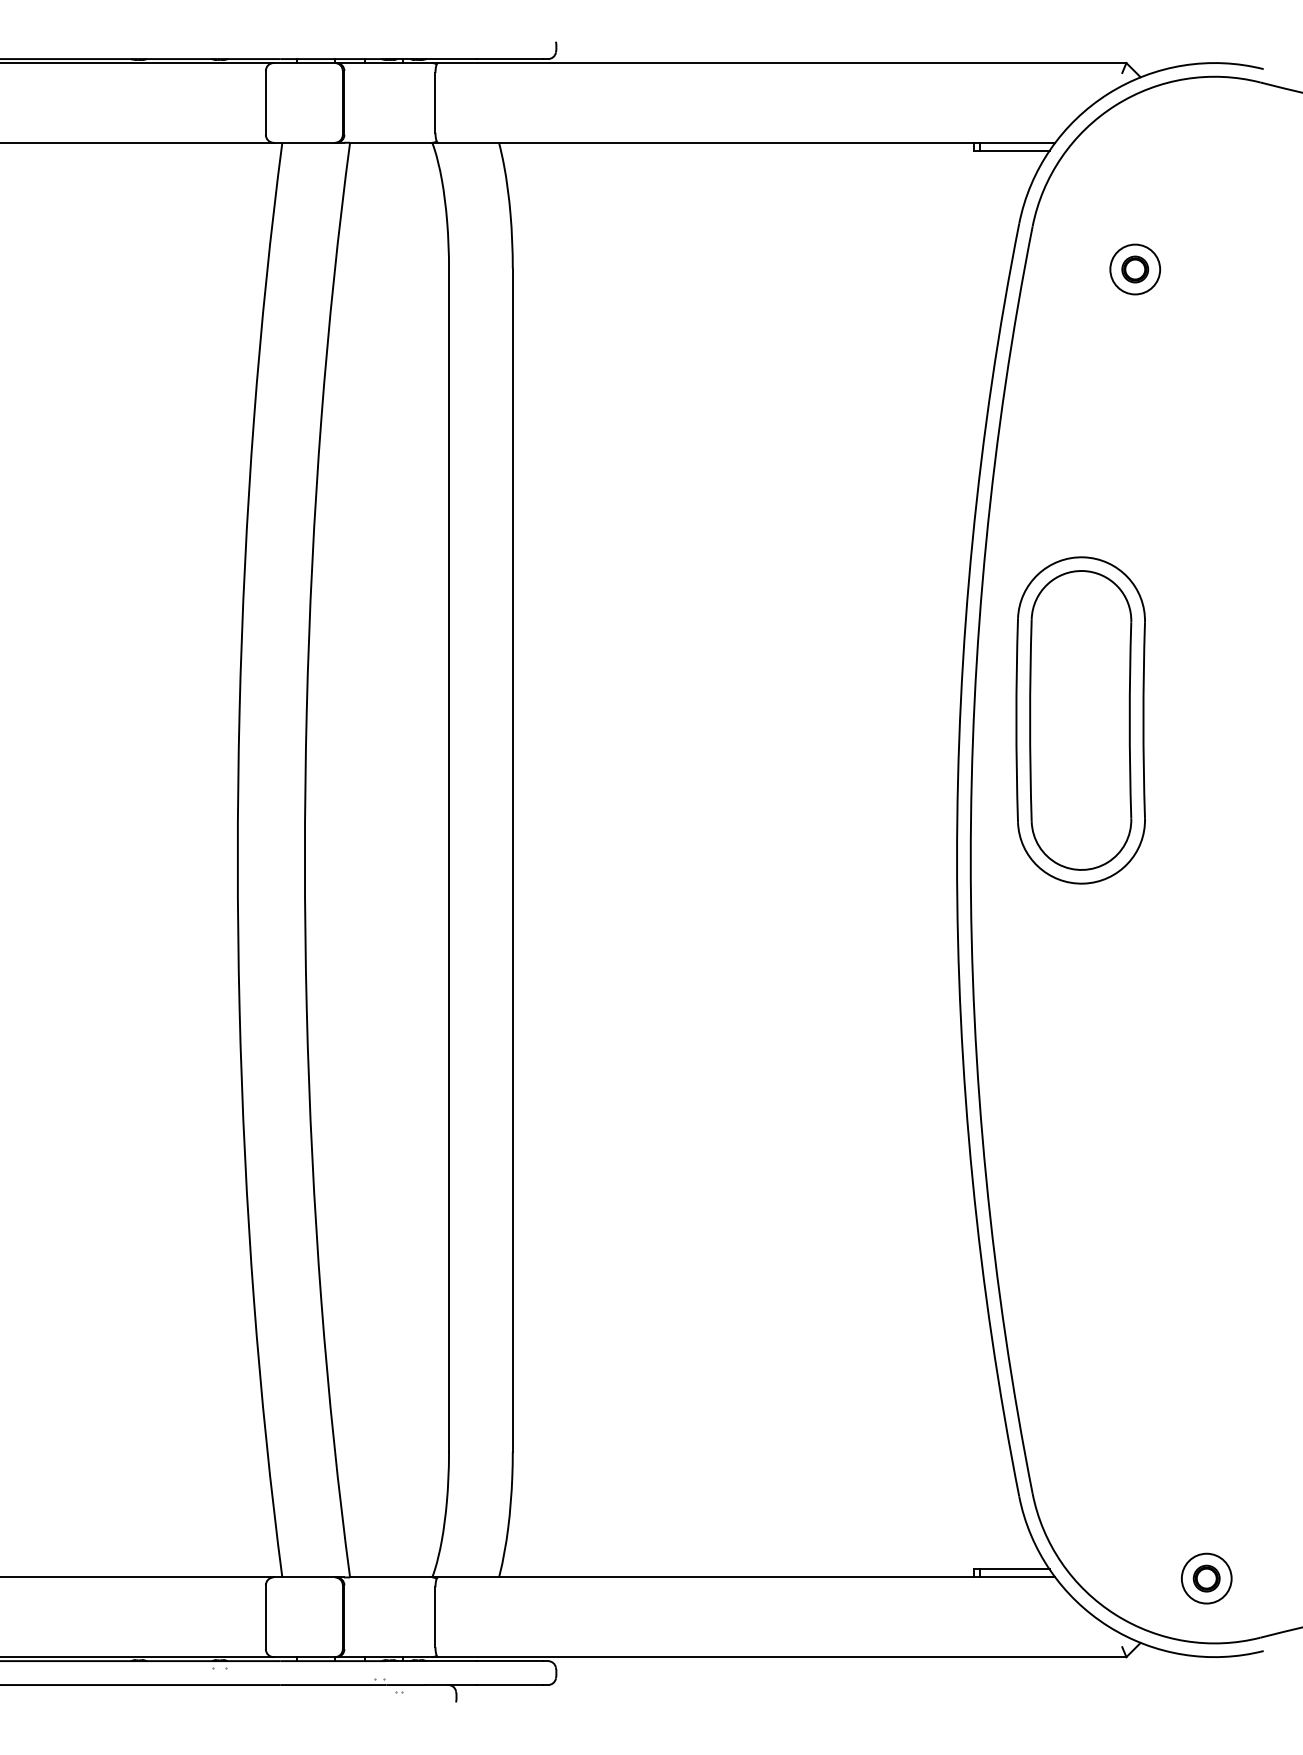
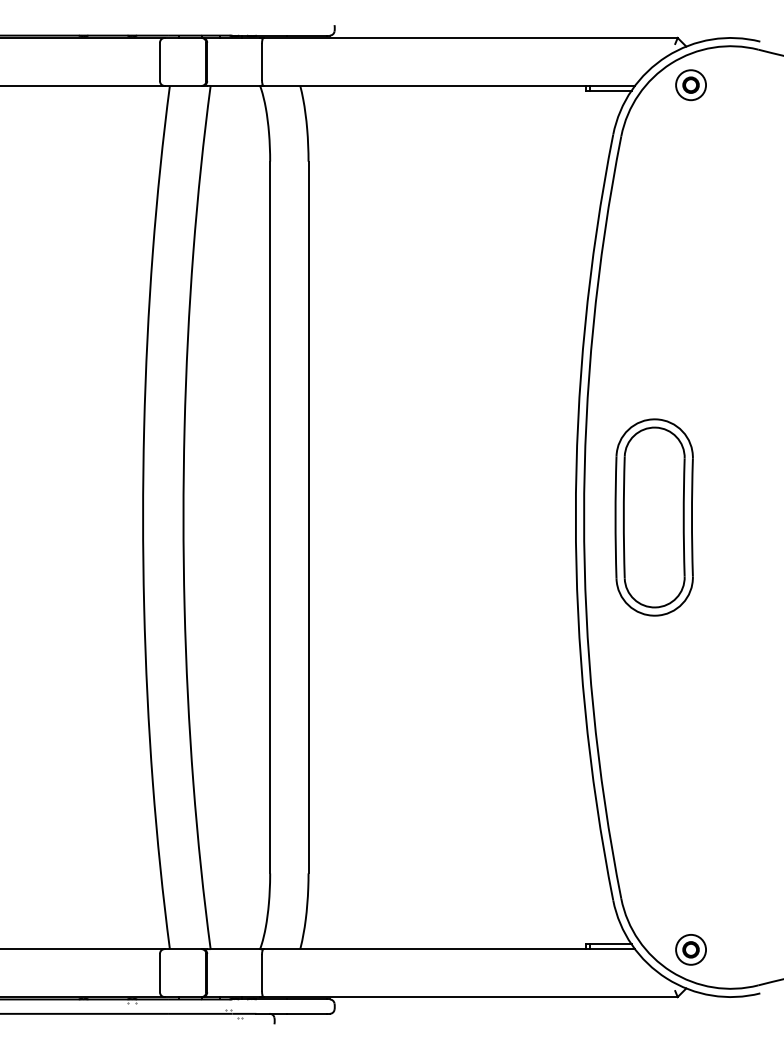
part: (1134, 270) -> (690, 85), moved
part: (1079, 720) -> (653, 517), moved
part: (1205, 1578) -> (690, 949), moved

